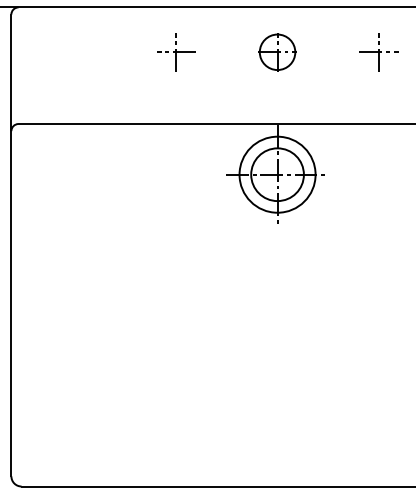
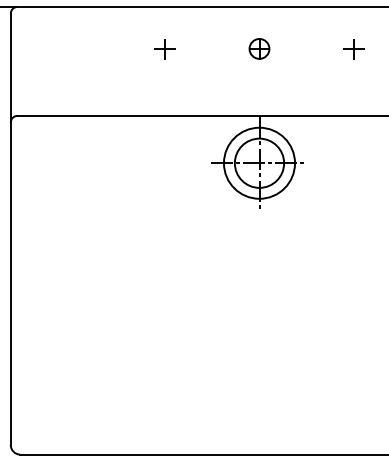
part: (175, 51) -> (164, 48), size x0.6
part: (277, 51) -> (259, 48), size x0.6
part: (379, 51) -> (354, 48), size x0.6

